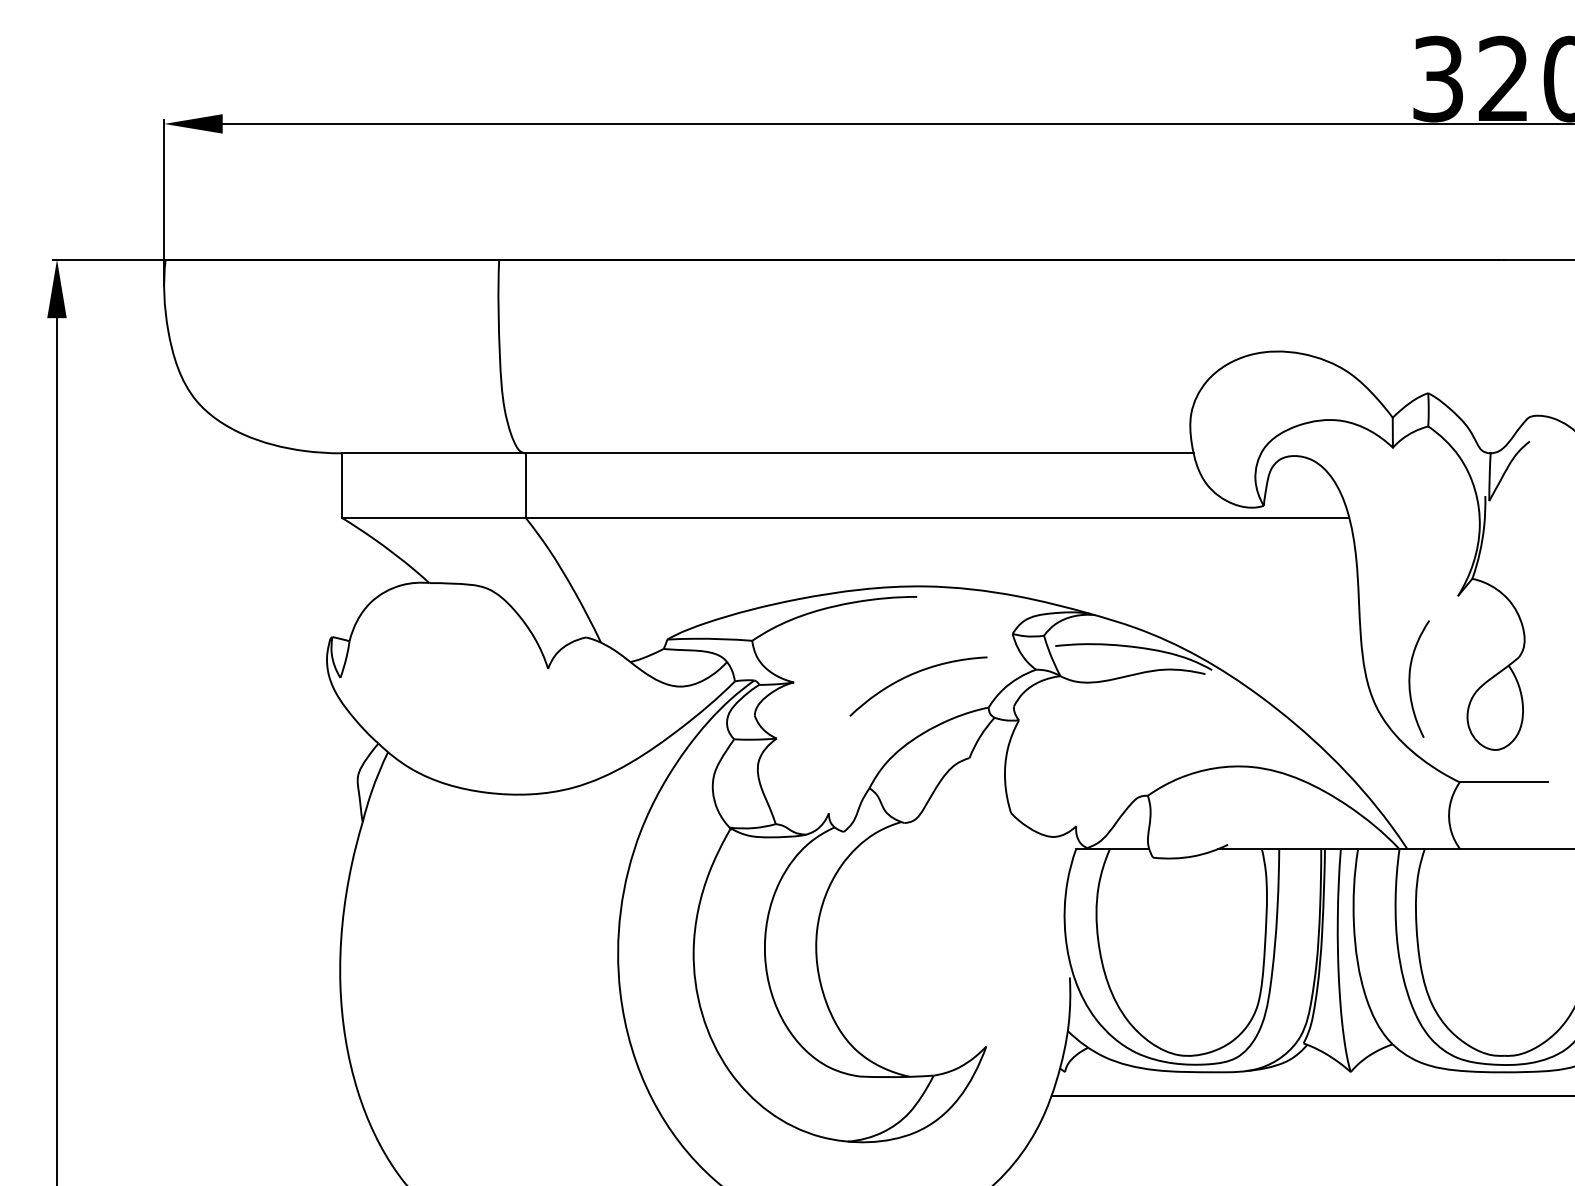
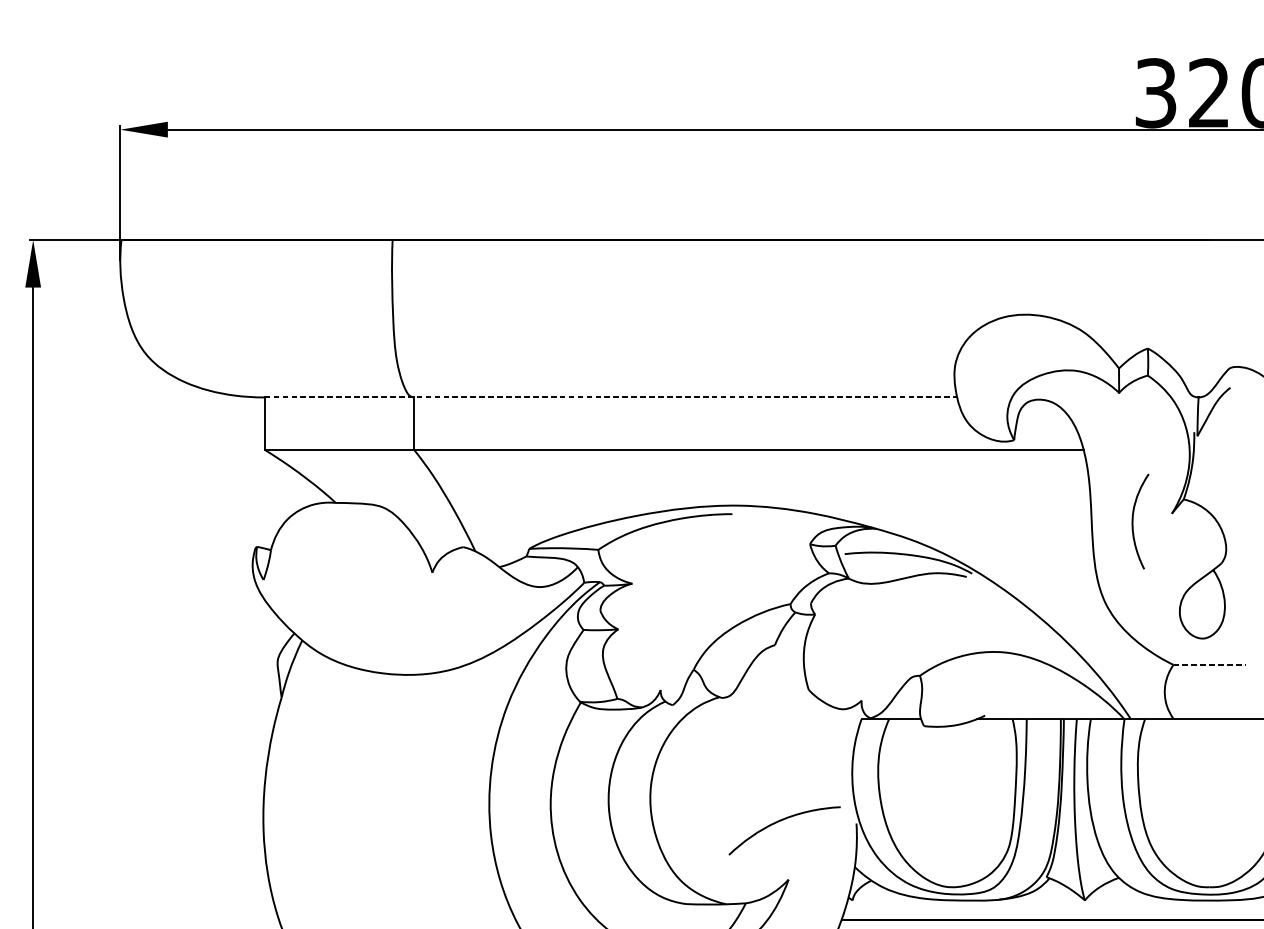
line: (767, 453) -> (610, 397), solid -> dashed
curve: (912, 675) -> (779, 821), moved
curve: (1410, 678) -> (1133, 521), moved
line: (1504, 782) -> (1209, 665), solid -> dashed

